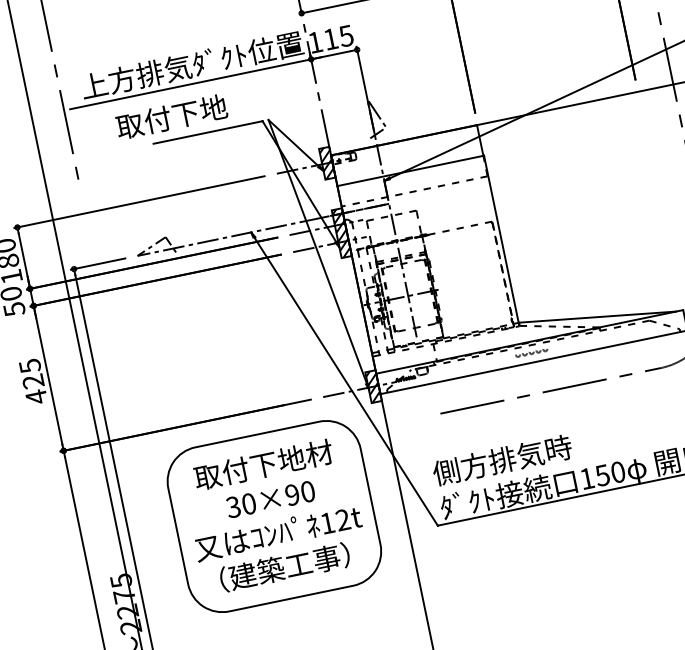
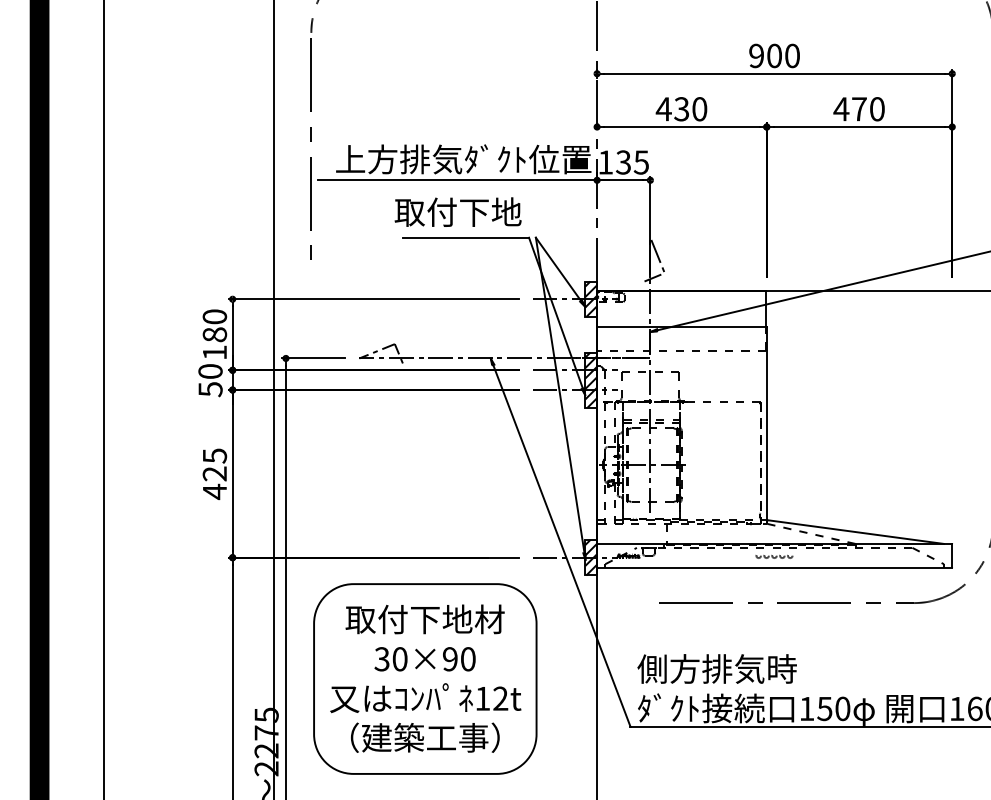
text: (330, 39) -> (623, 162), 115 -> 135
text: (171, 116) -> (457, 211), moved
part: (274, 516) -> (425, 678), moved

